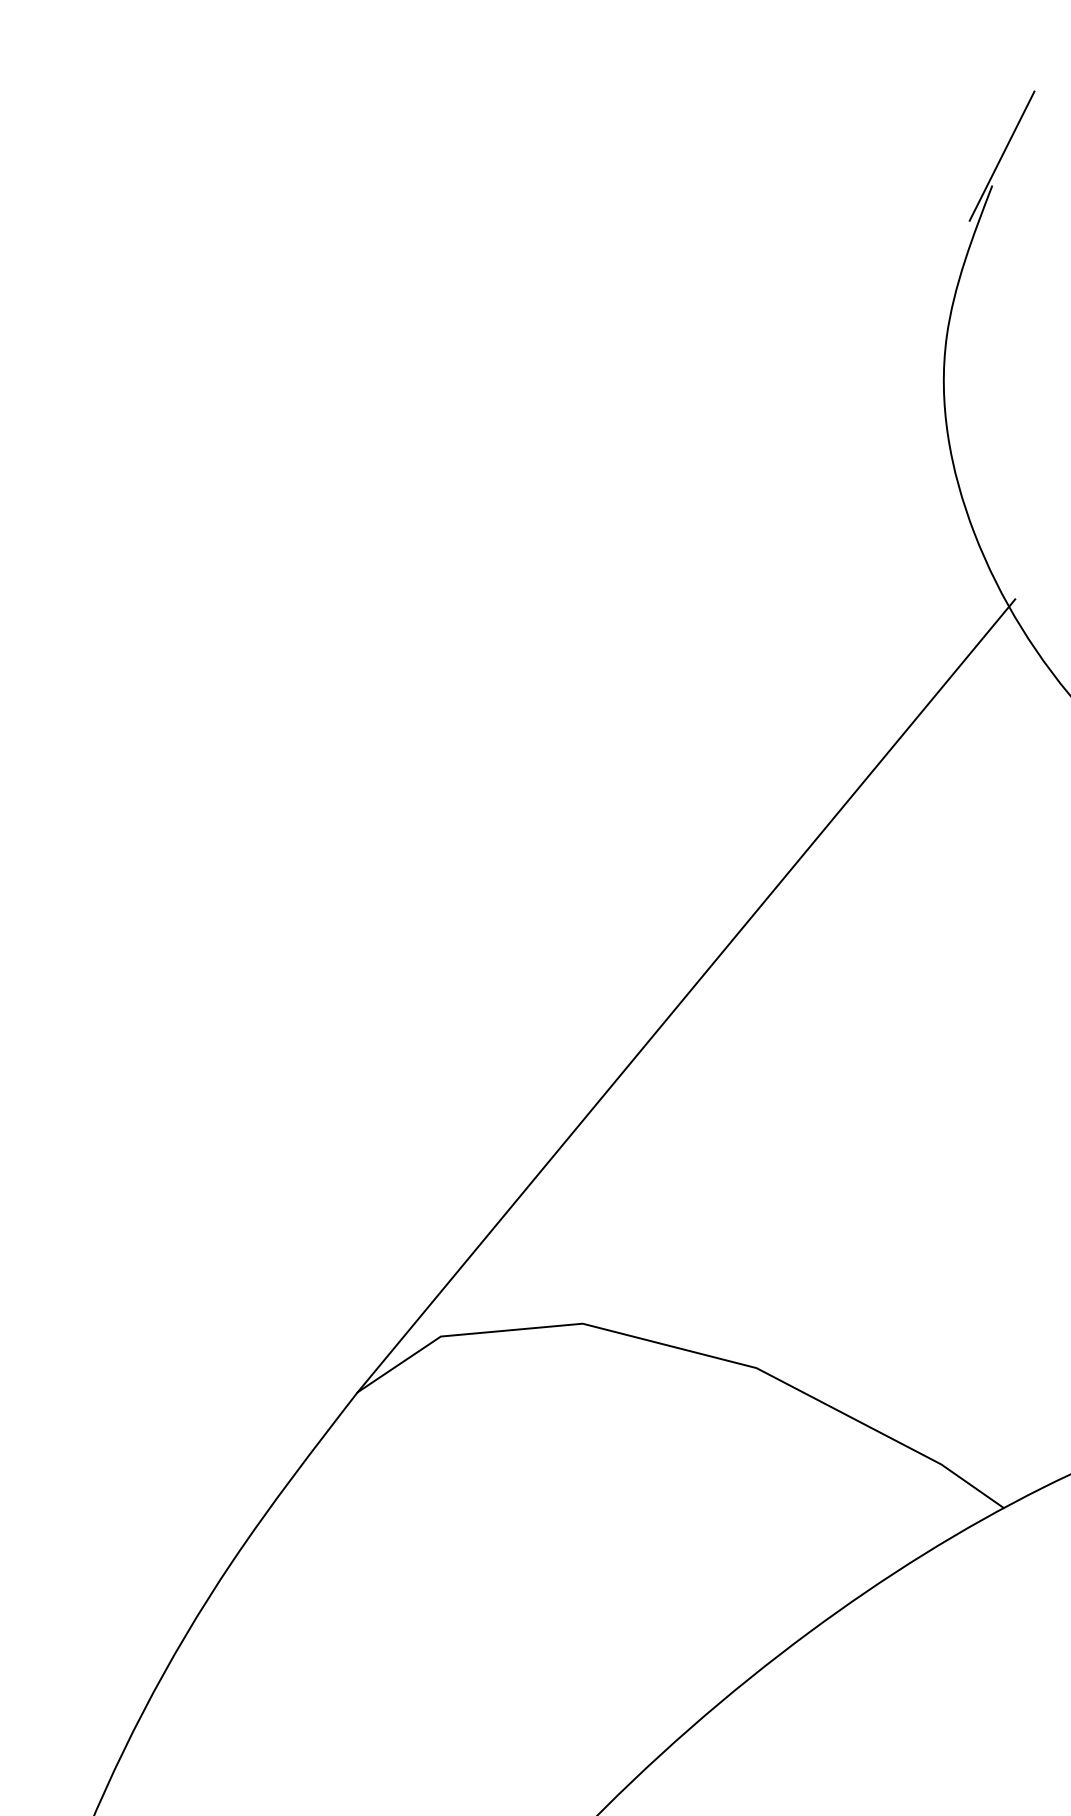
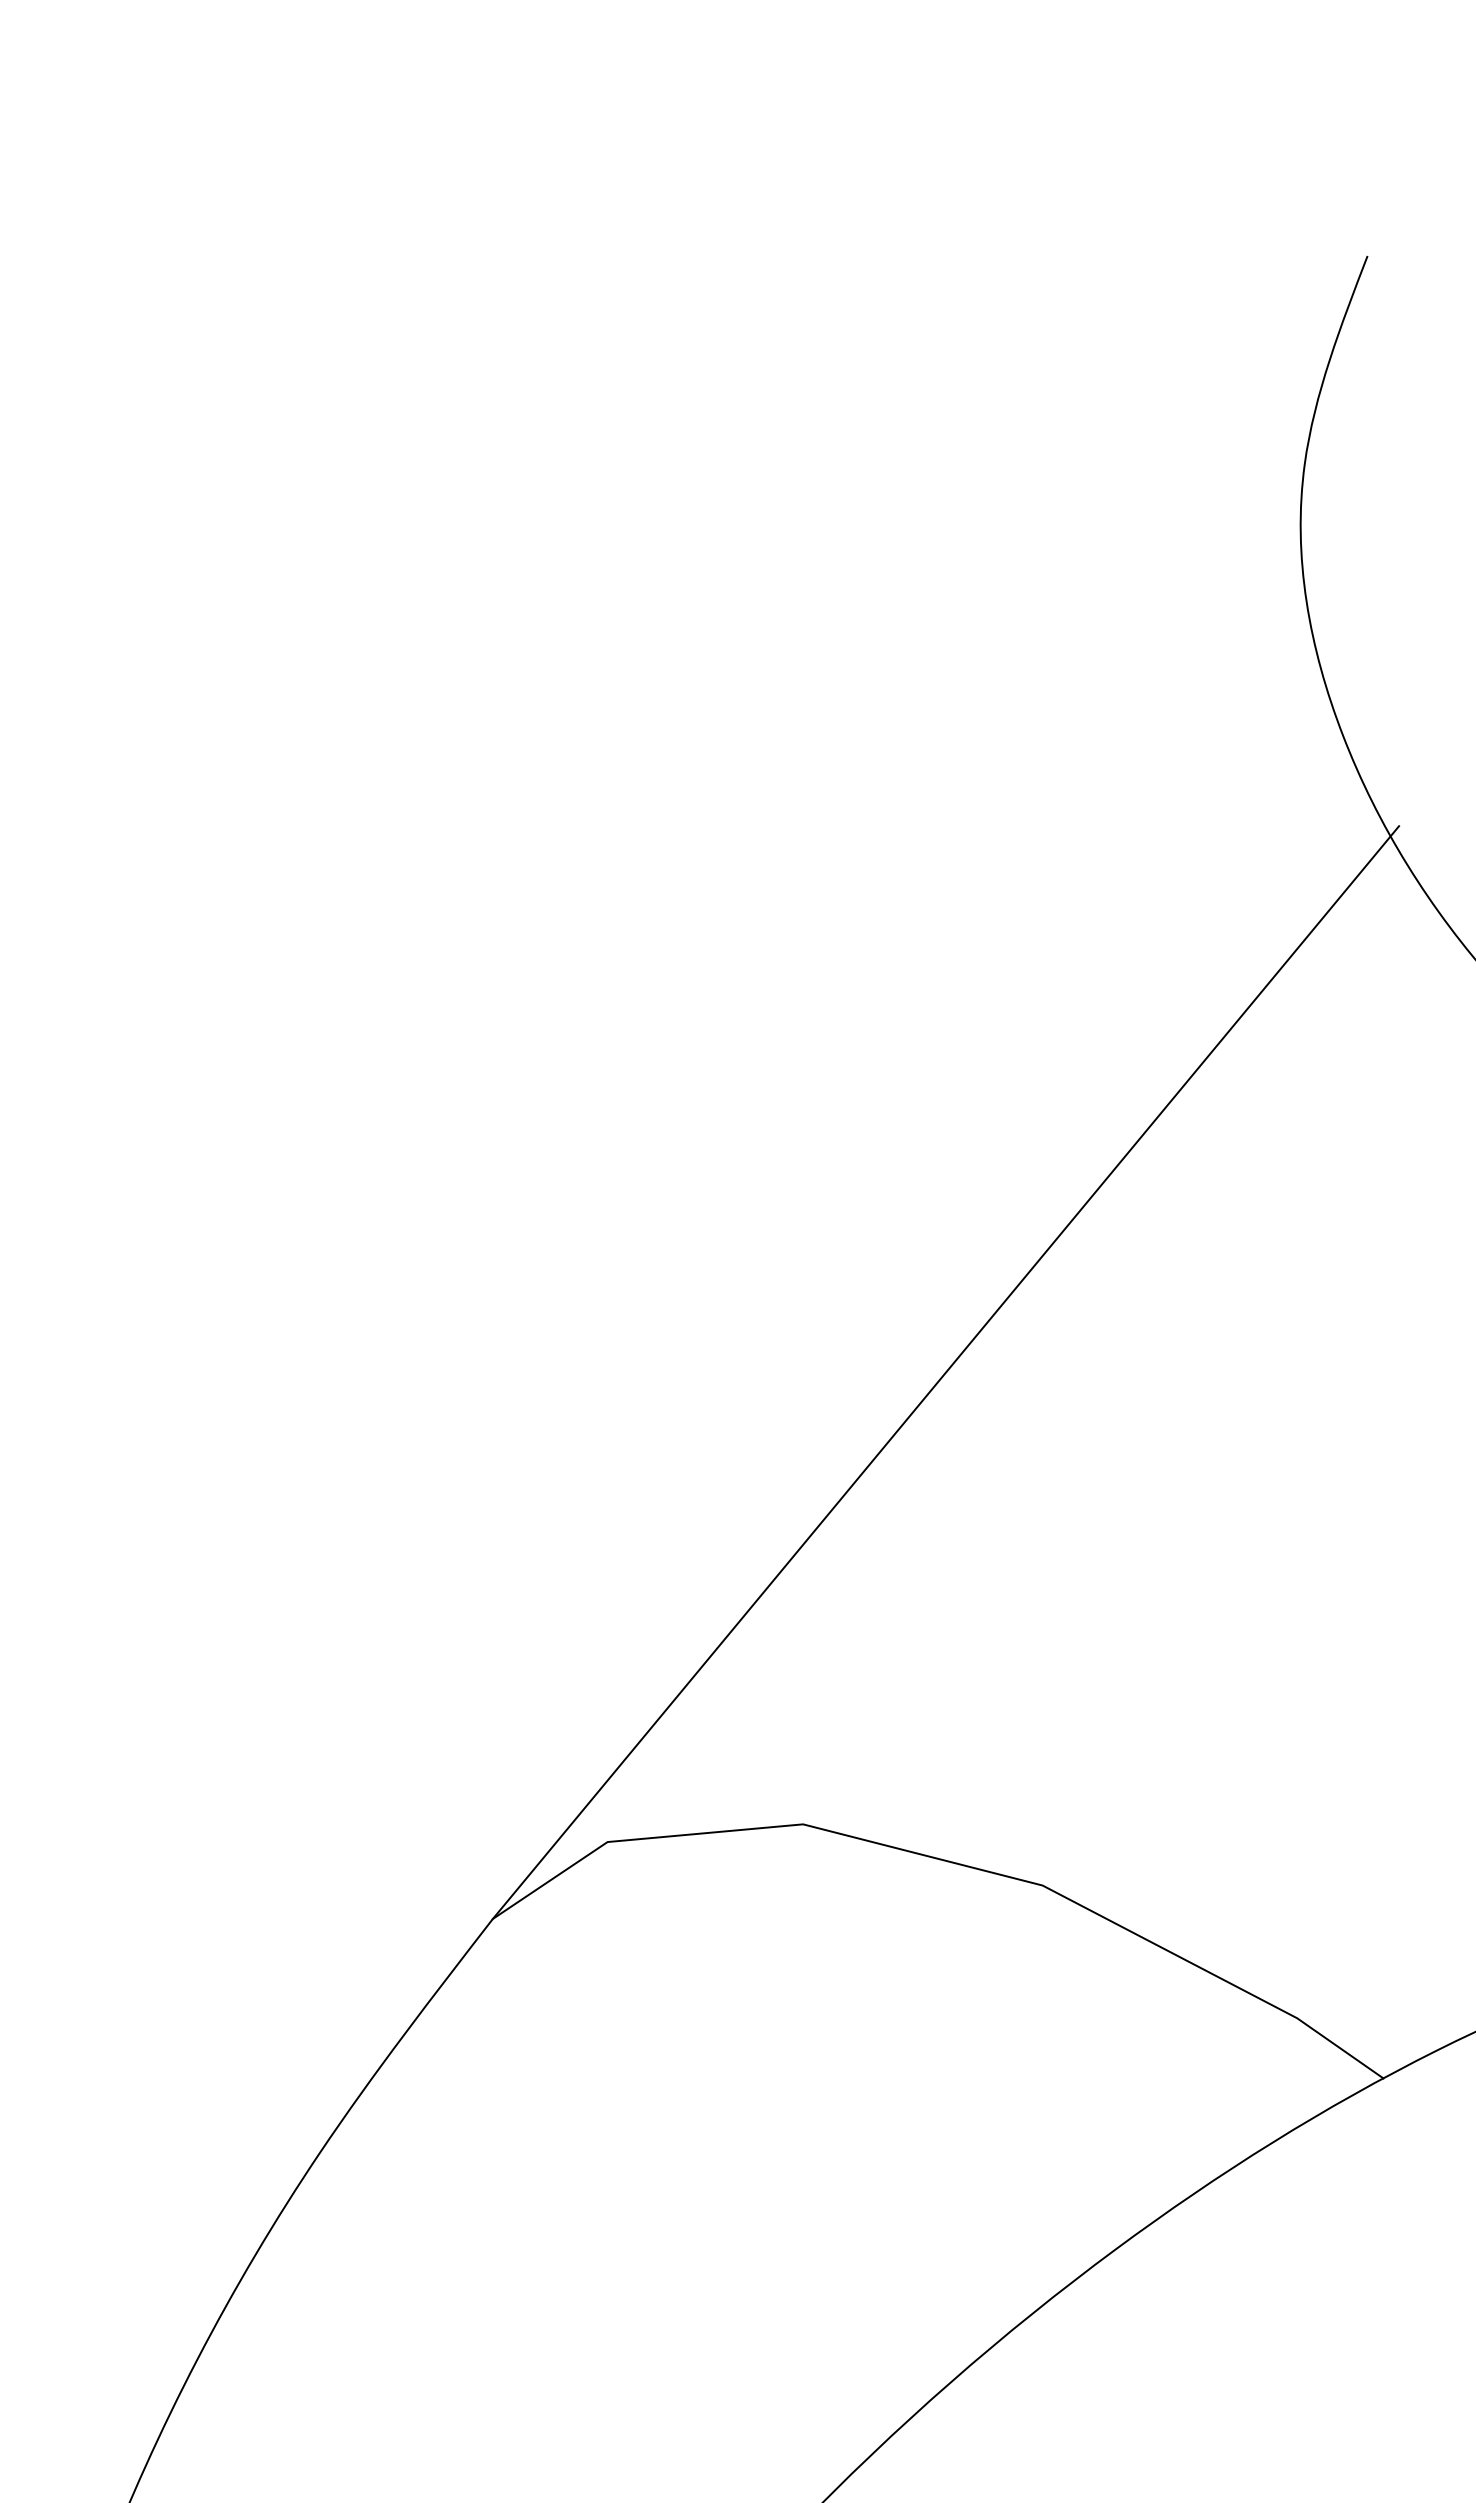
line: (1001, 156) -> (1380, 215), removed

